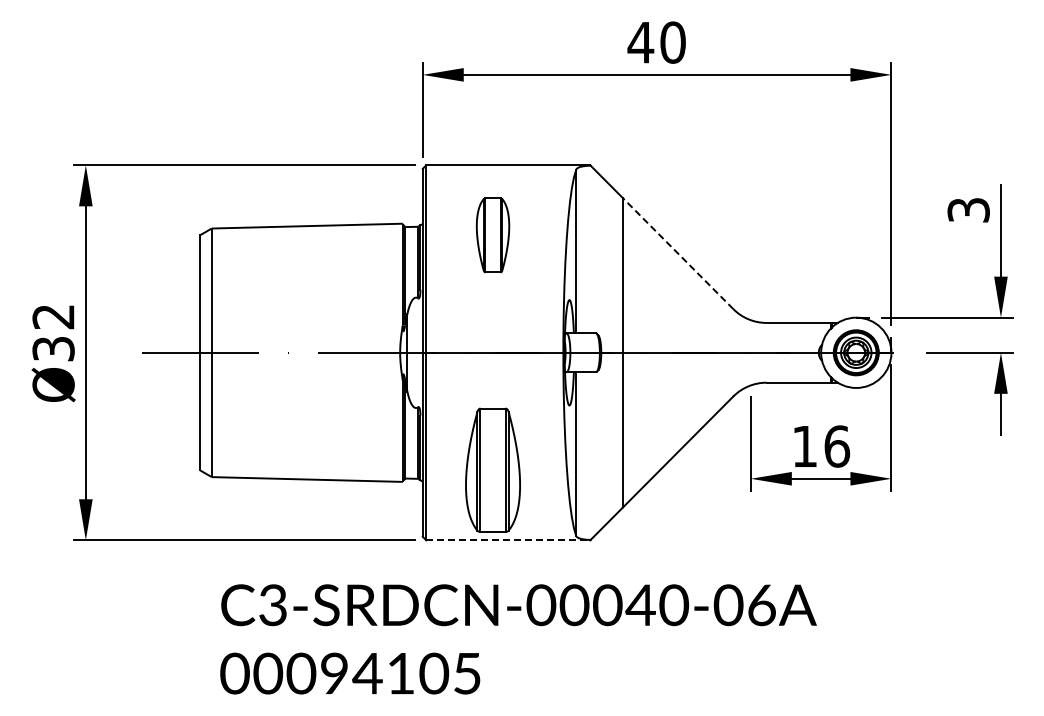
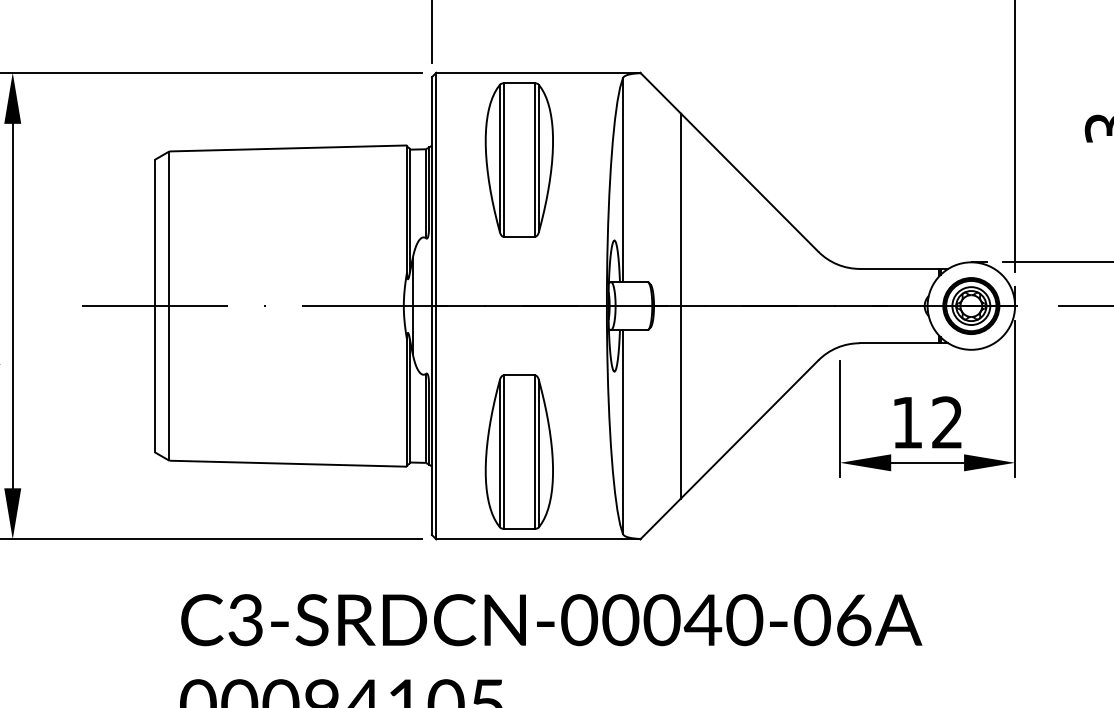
part: (492, 235) -> (518, 160), size x1.67
line: (677, 253) -> (748, 182), dashed -> solid
text: (837, 446) -> (947, 422), 16 -> 12
line: (508, 540) -> (538, 539), dashed -> solid

